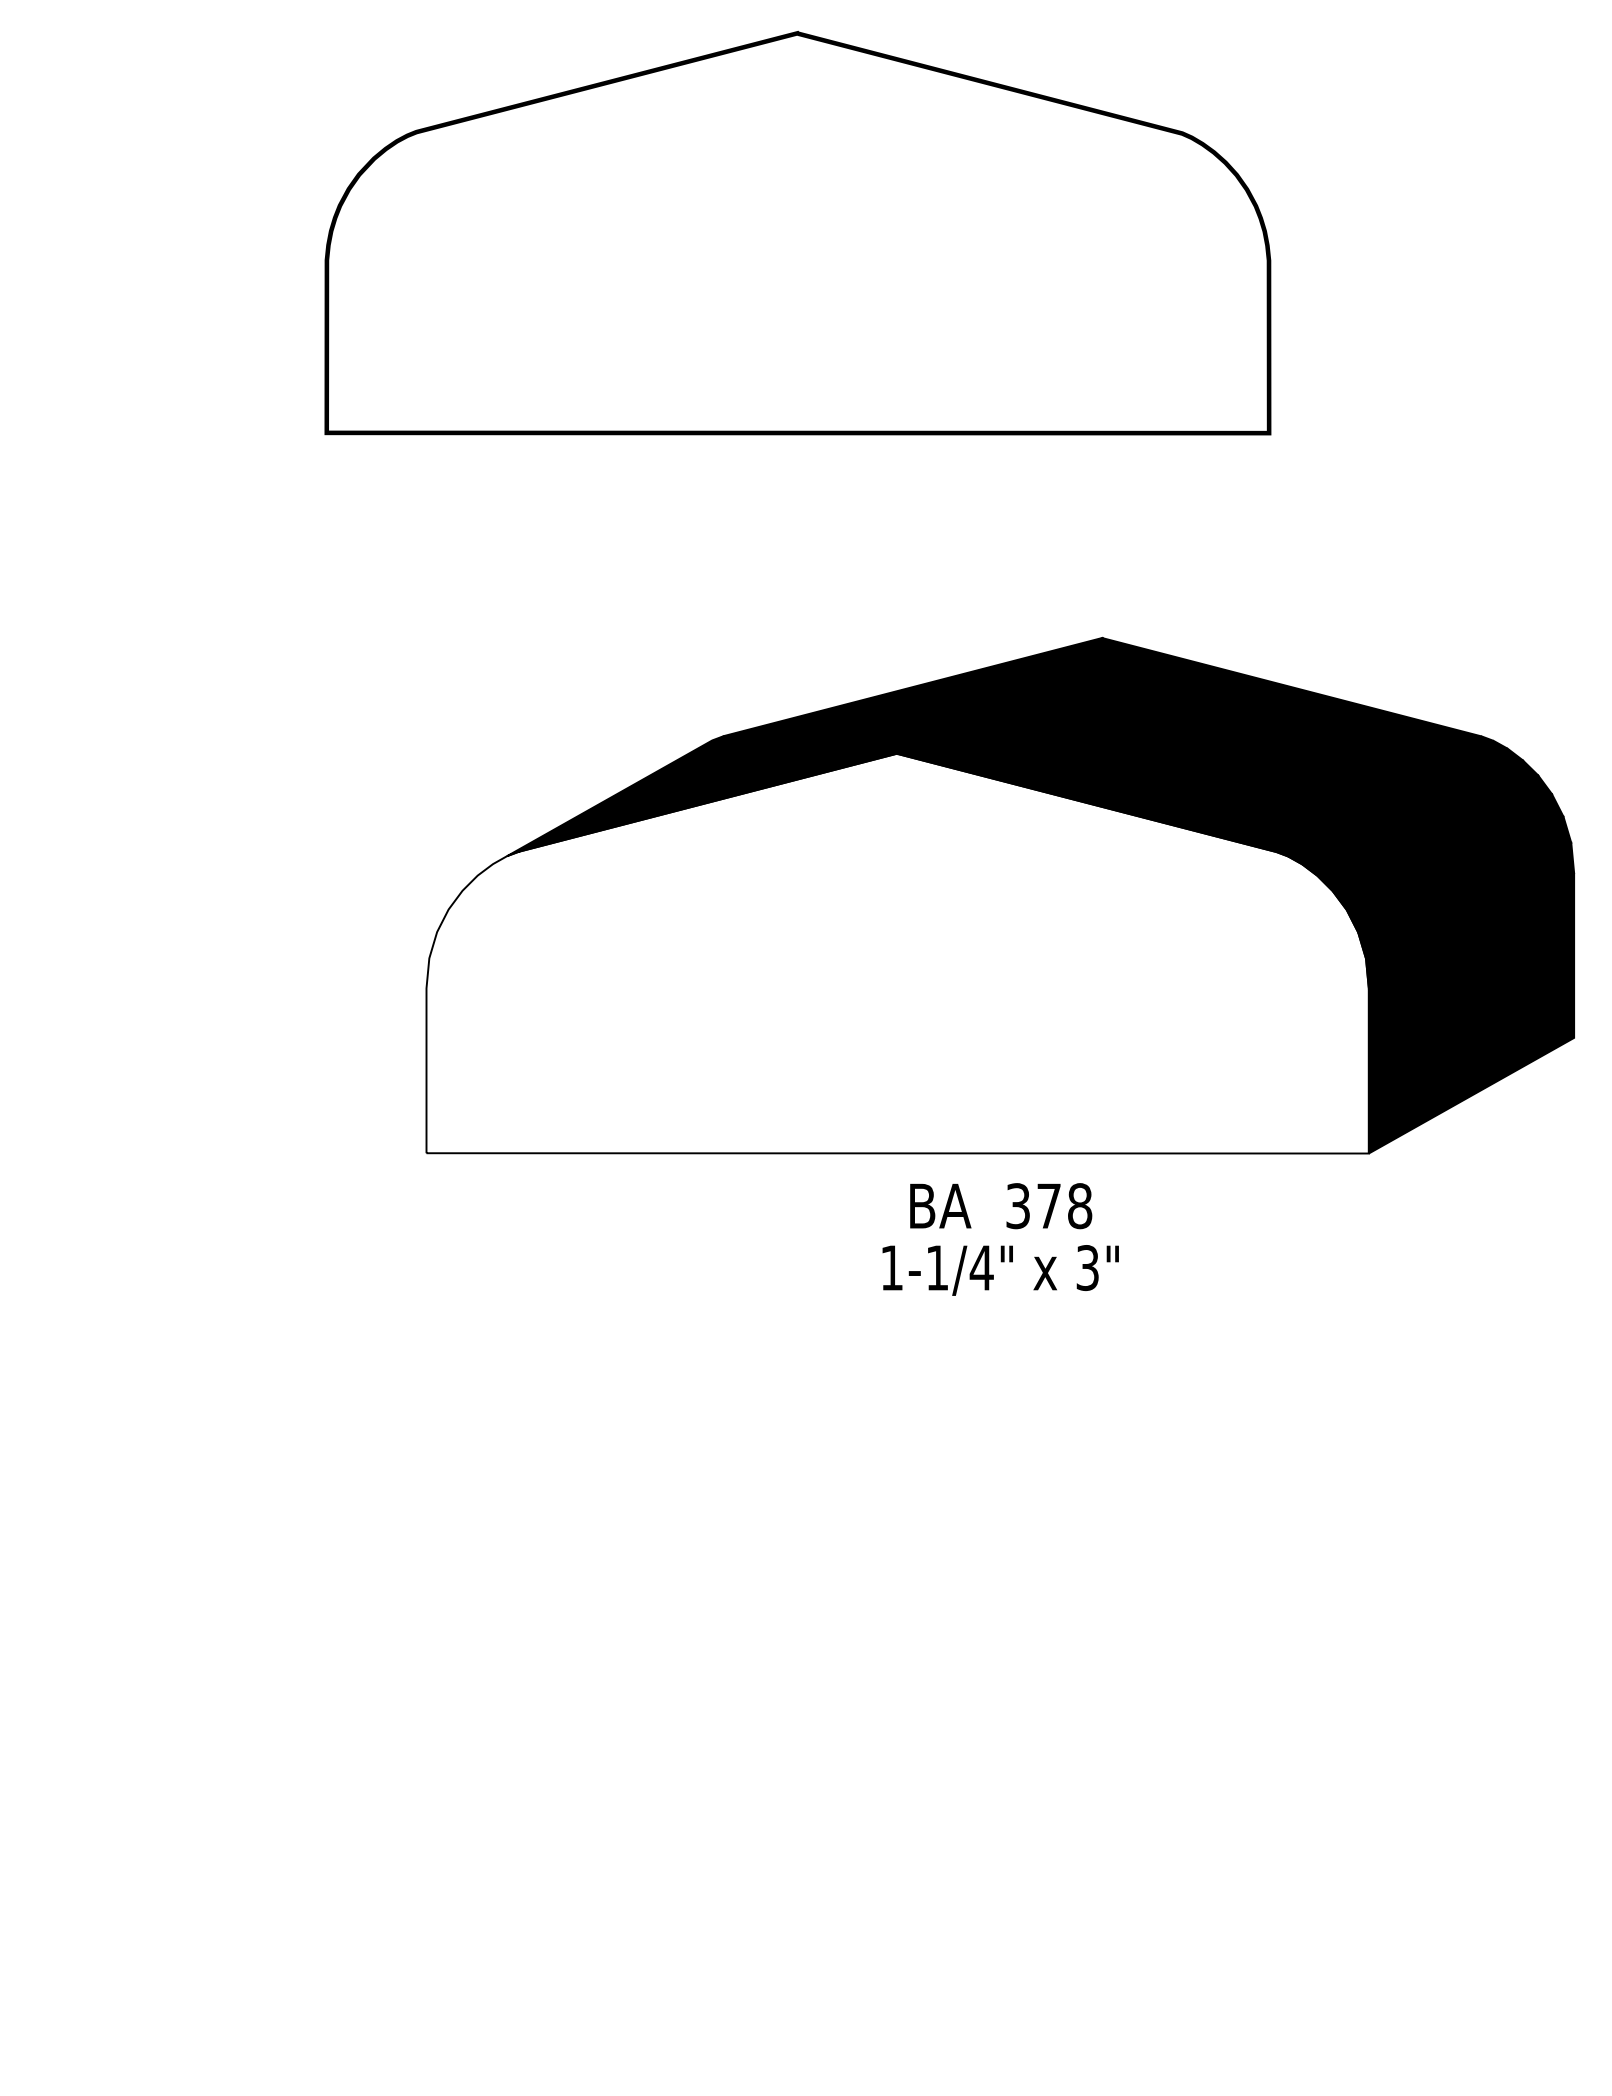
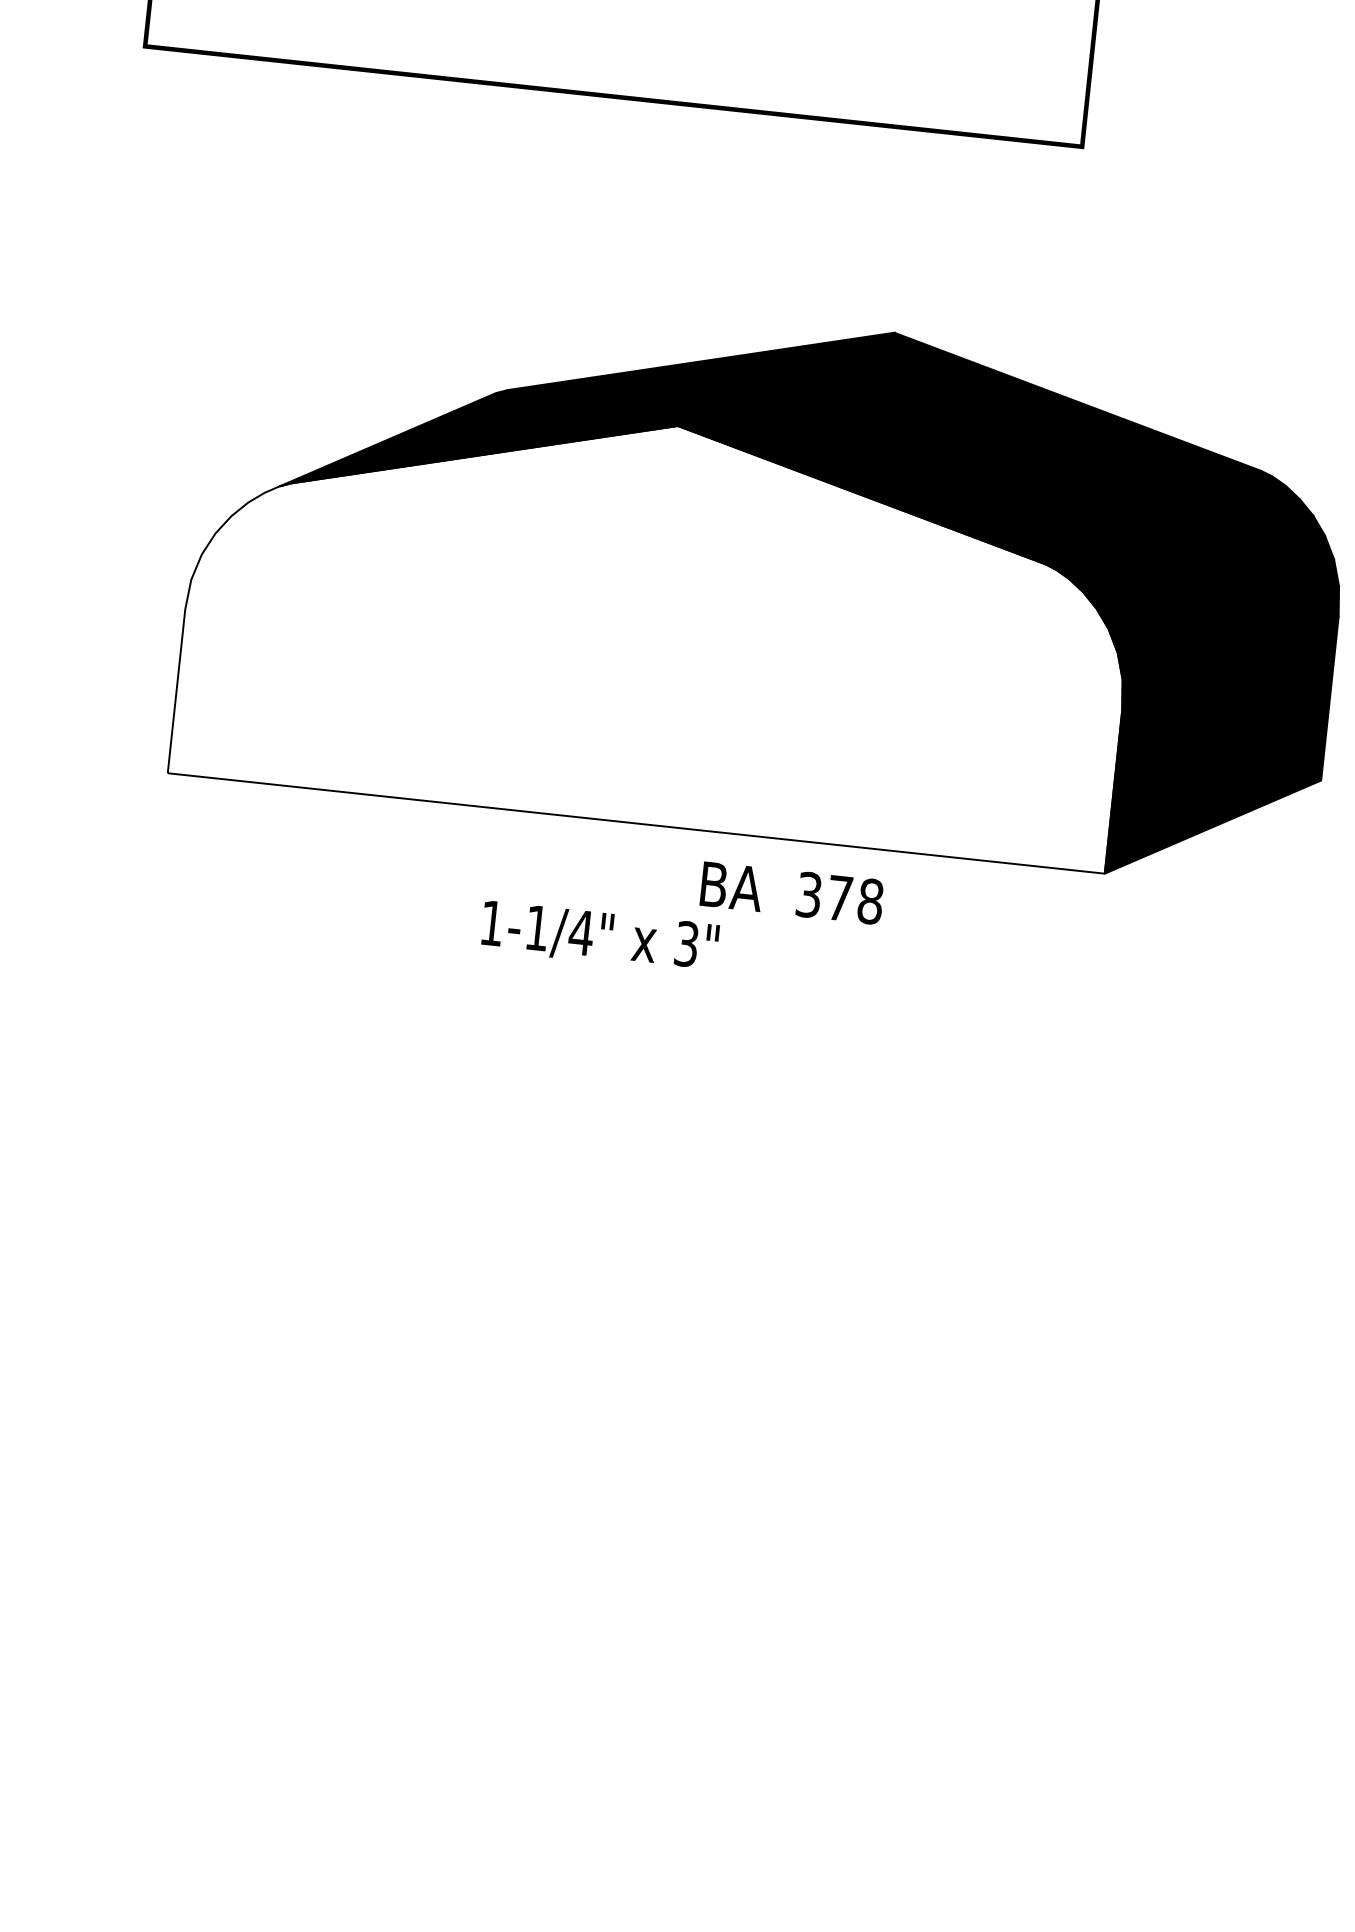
text: (1001, 1206) -> (792, 893), moved
text: (1000, 1270) -> (599, 937), moved

